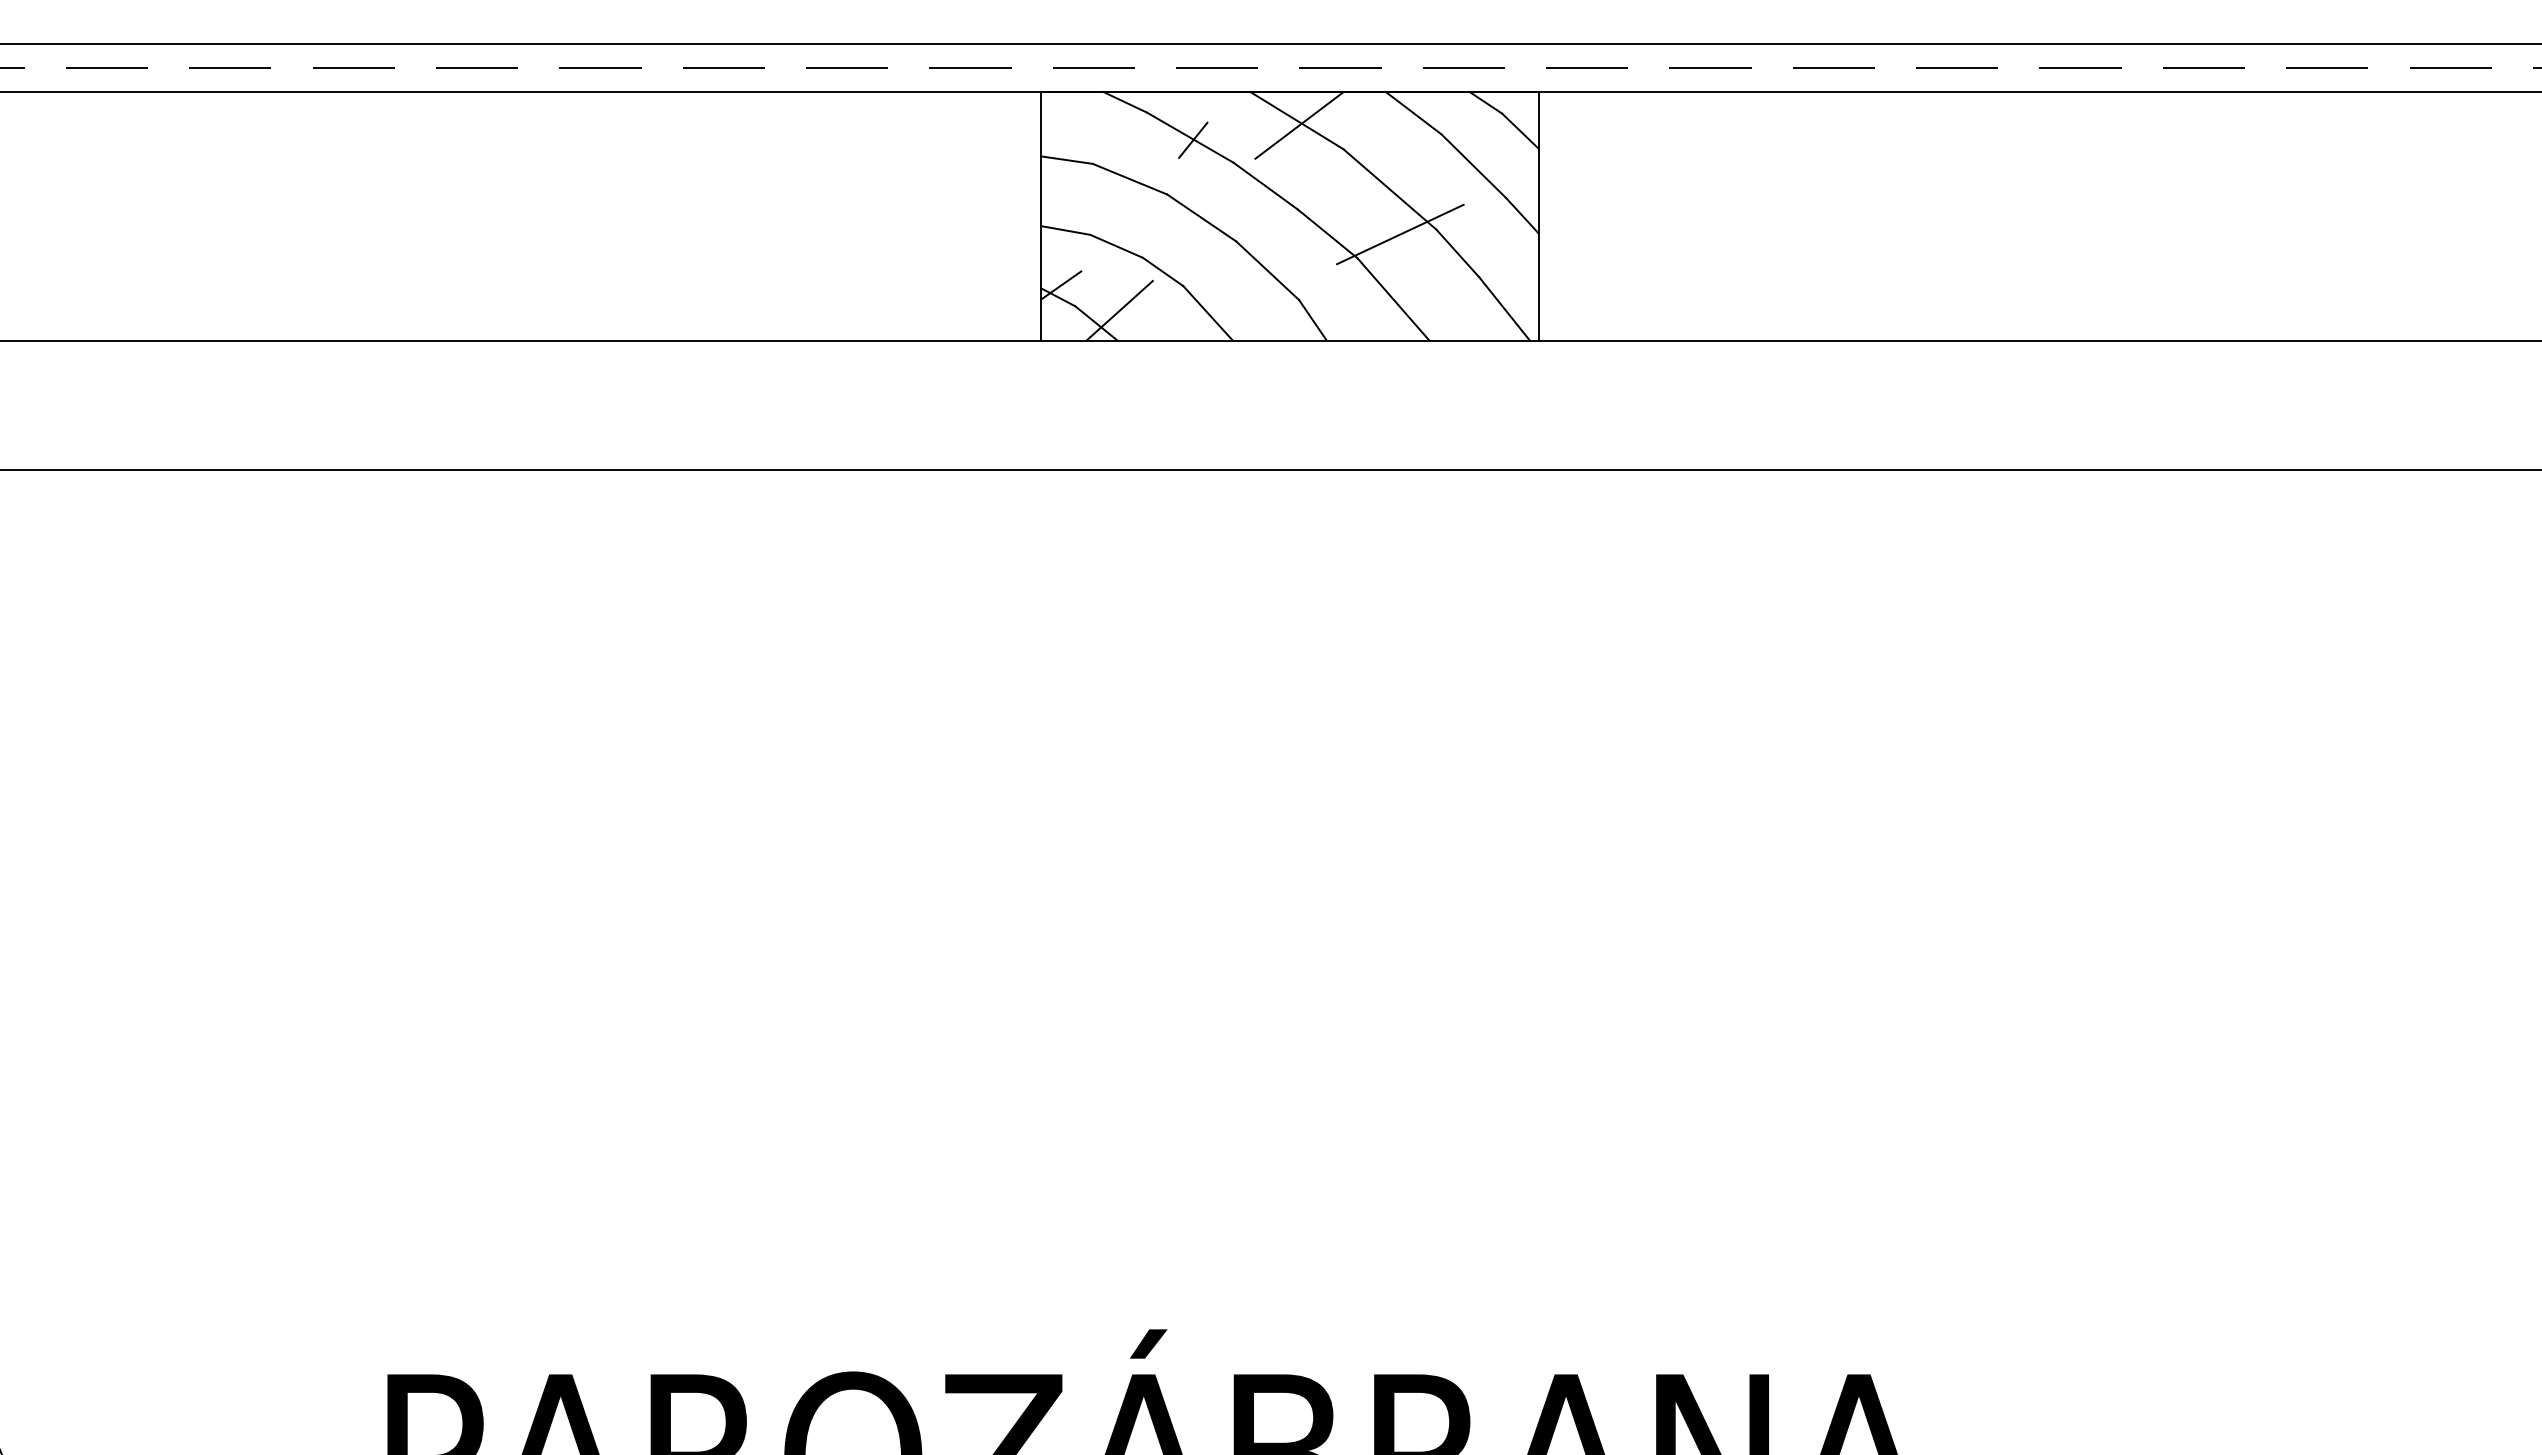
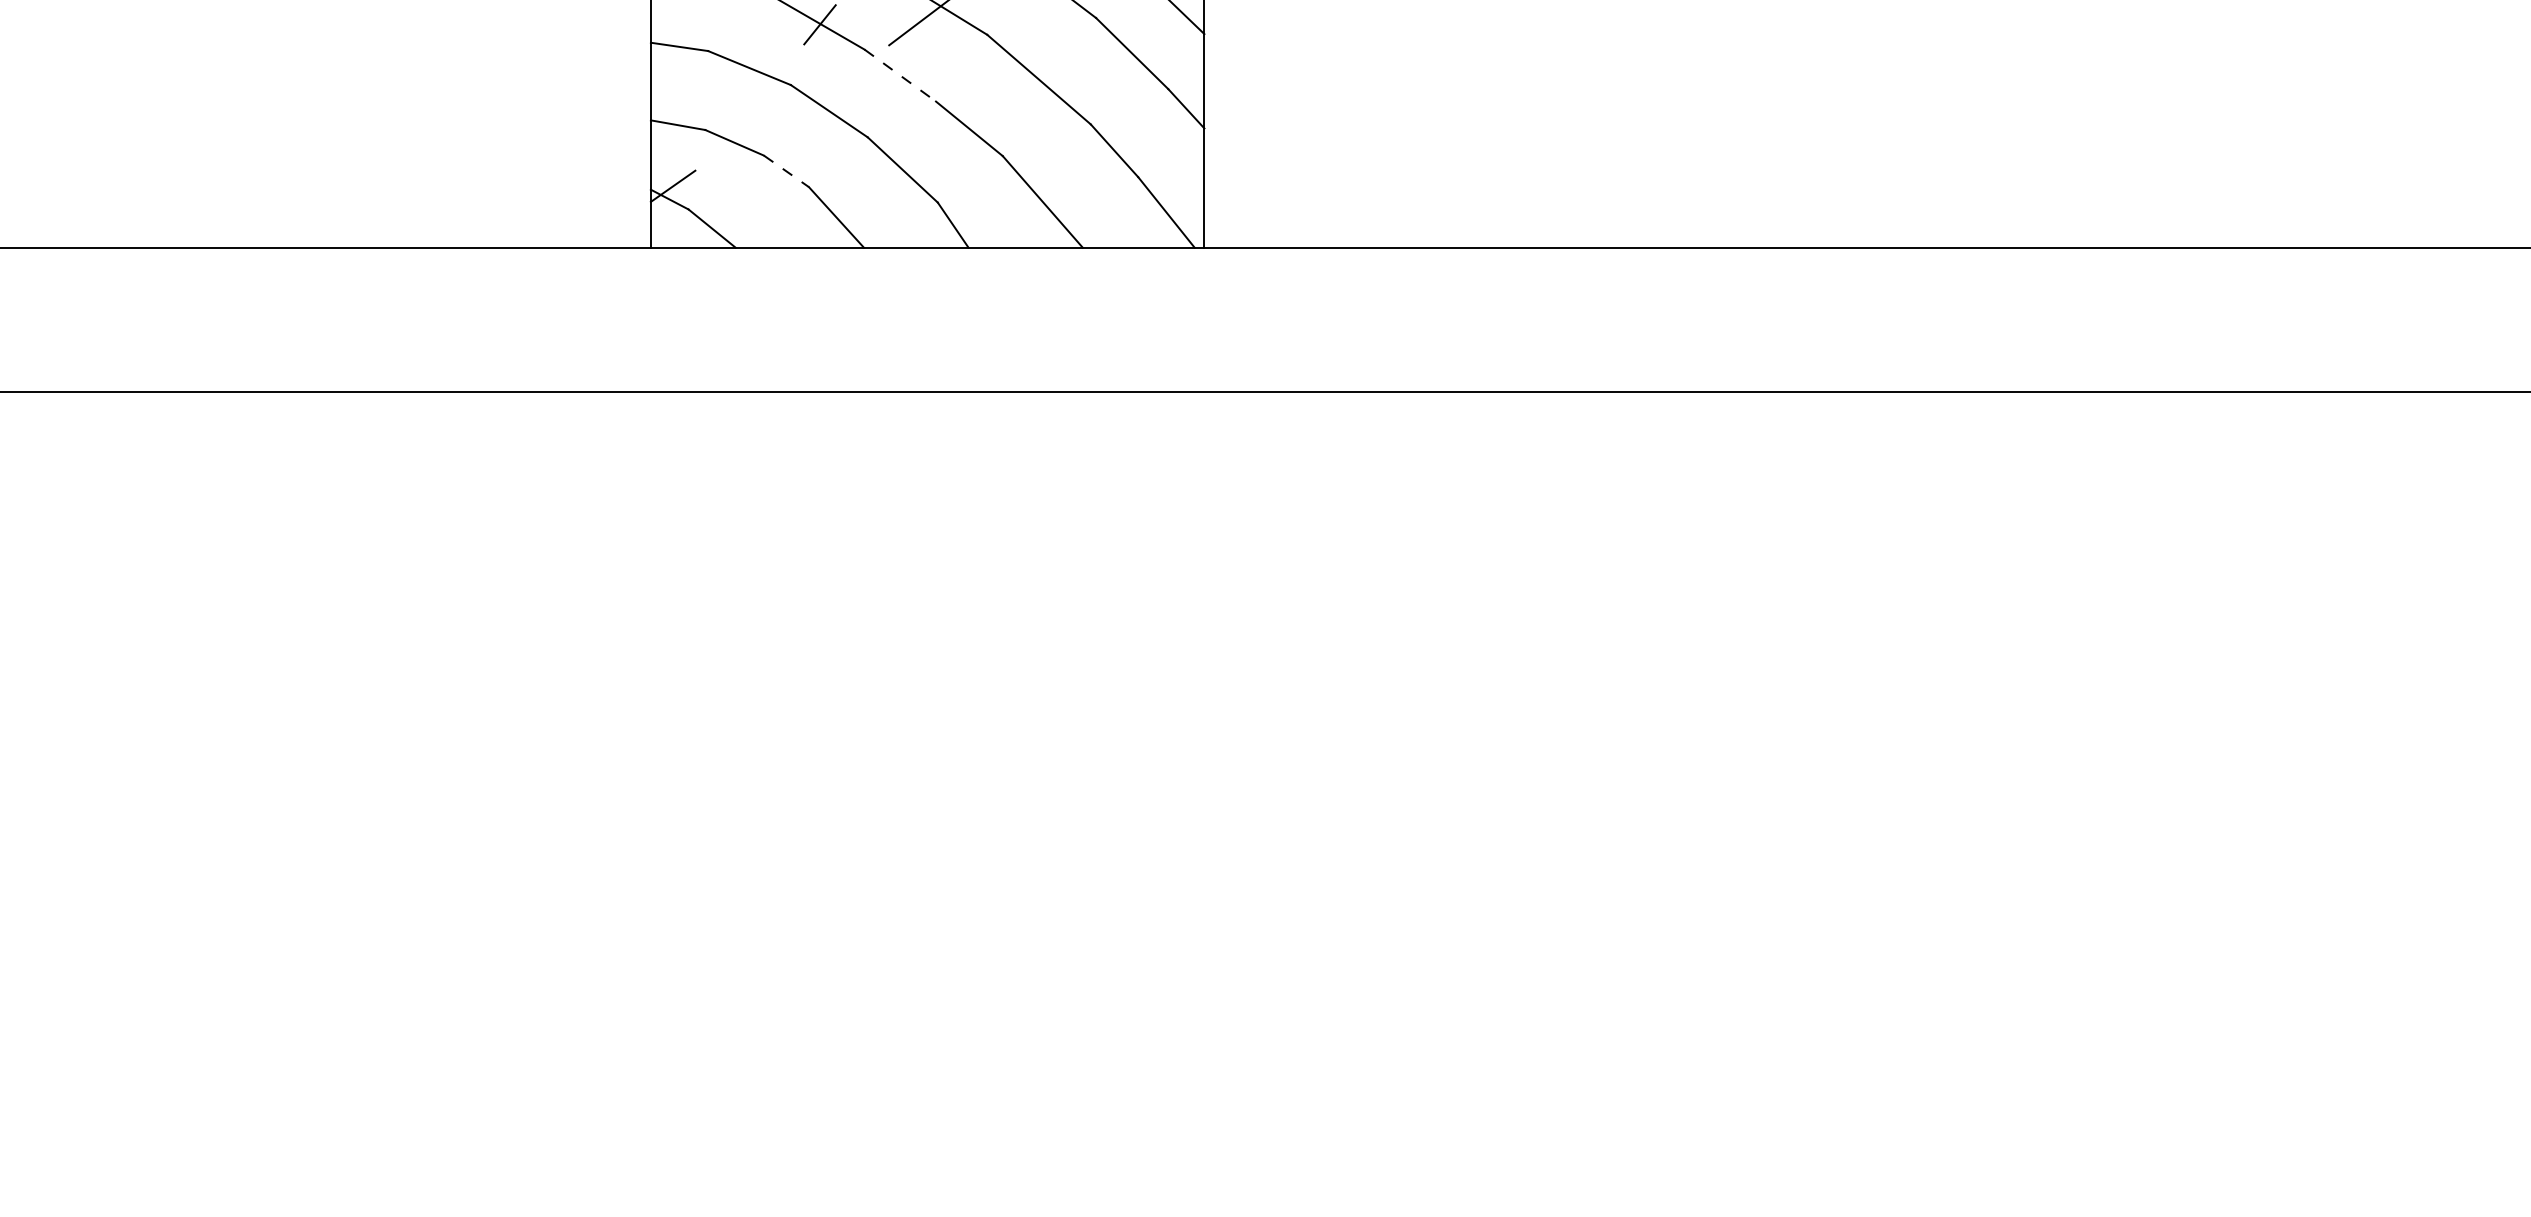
line: (1265, 185) -> (900, 75), solid -> dashed
line: (1400, 234) -> (1050, 129), removed
line: (1163, 271) -> (786, 170), solid -> dashed
line: (1119, 310) -> (737, 214), removed

